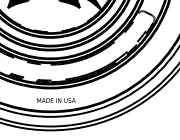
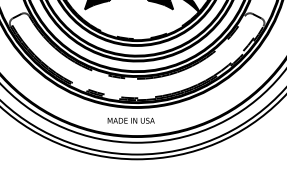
text: (55, 100) -> (130, 120), moved

